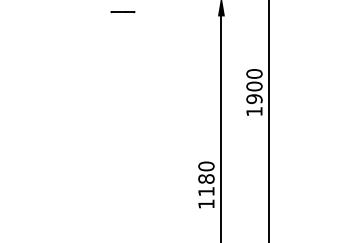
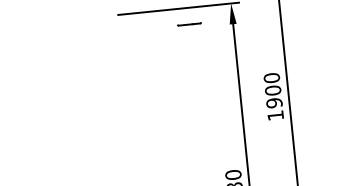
line: (122, 12) -> (189, 24), moved

